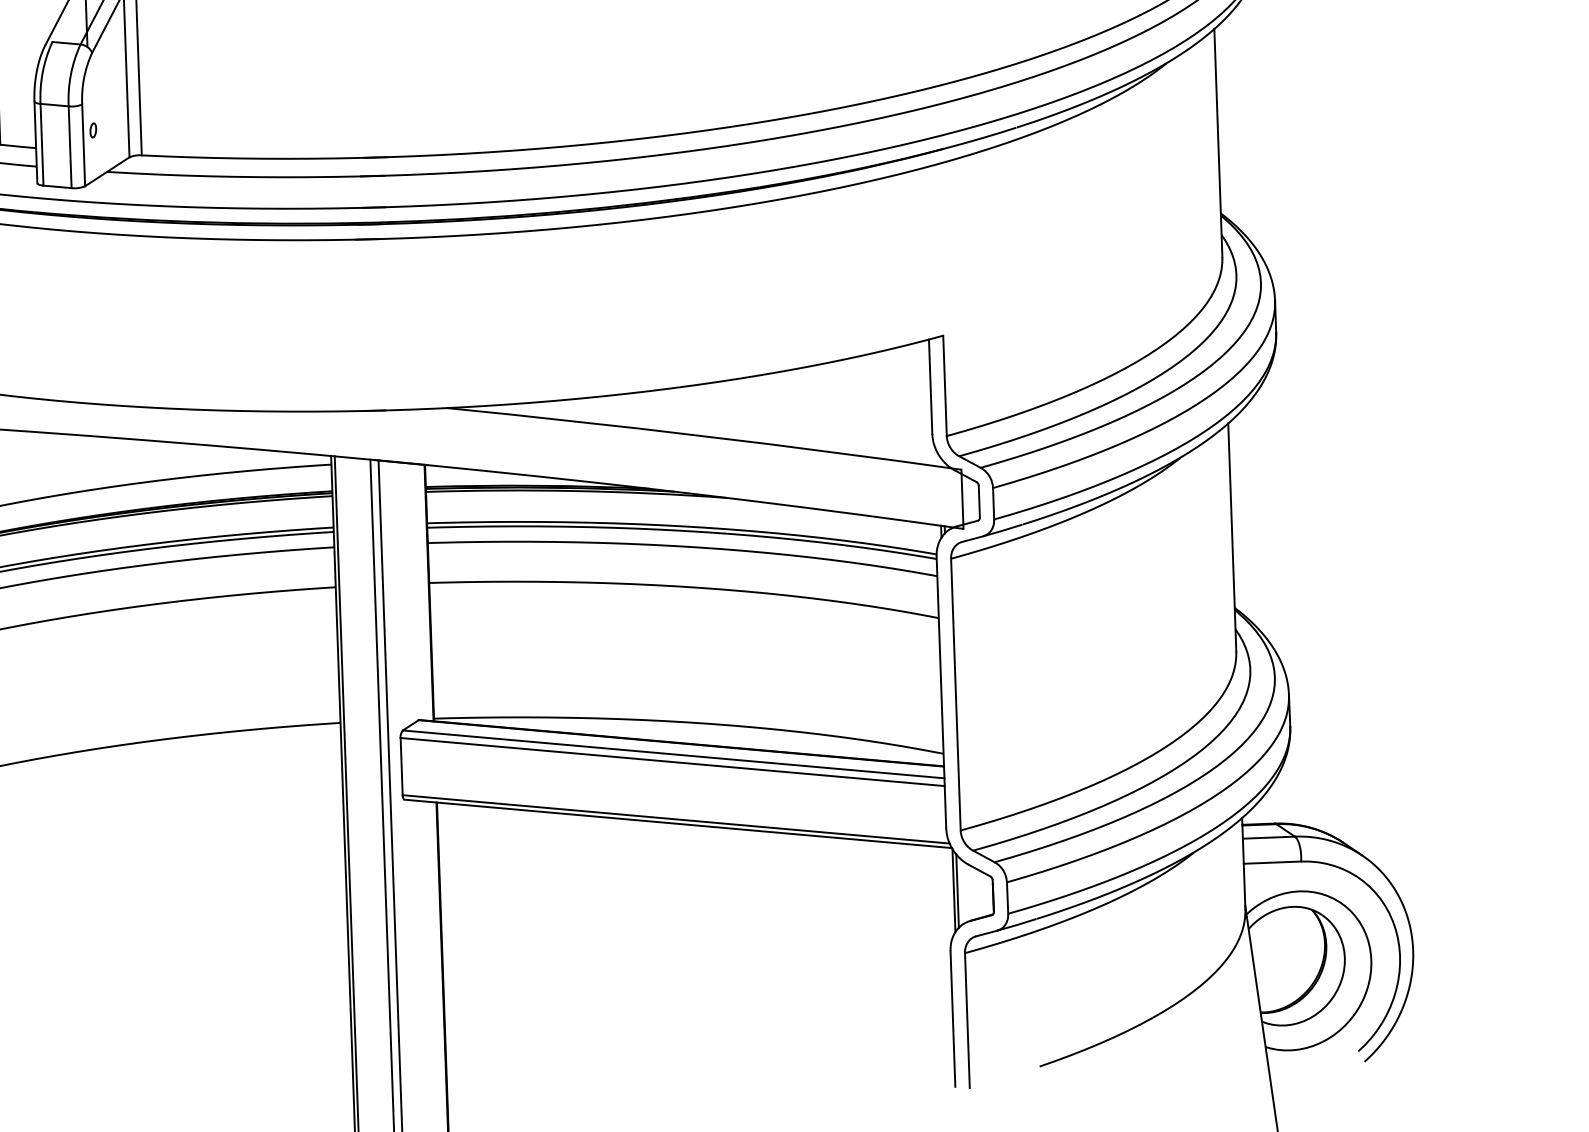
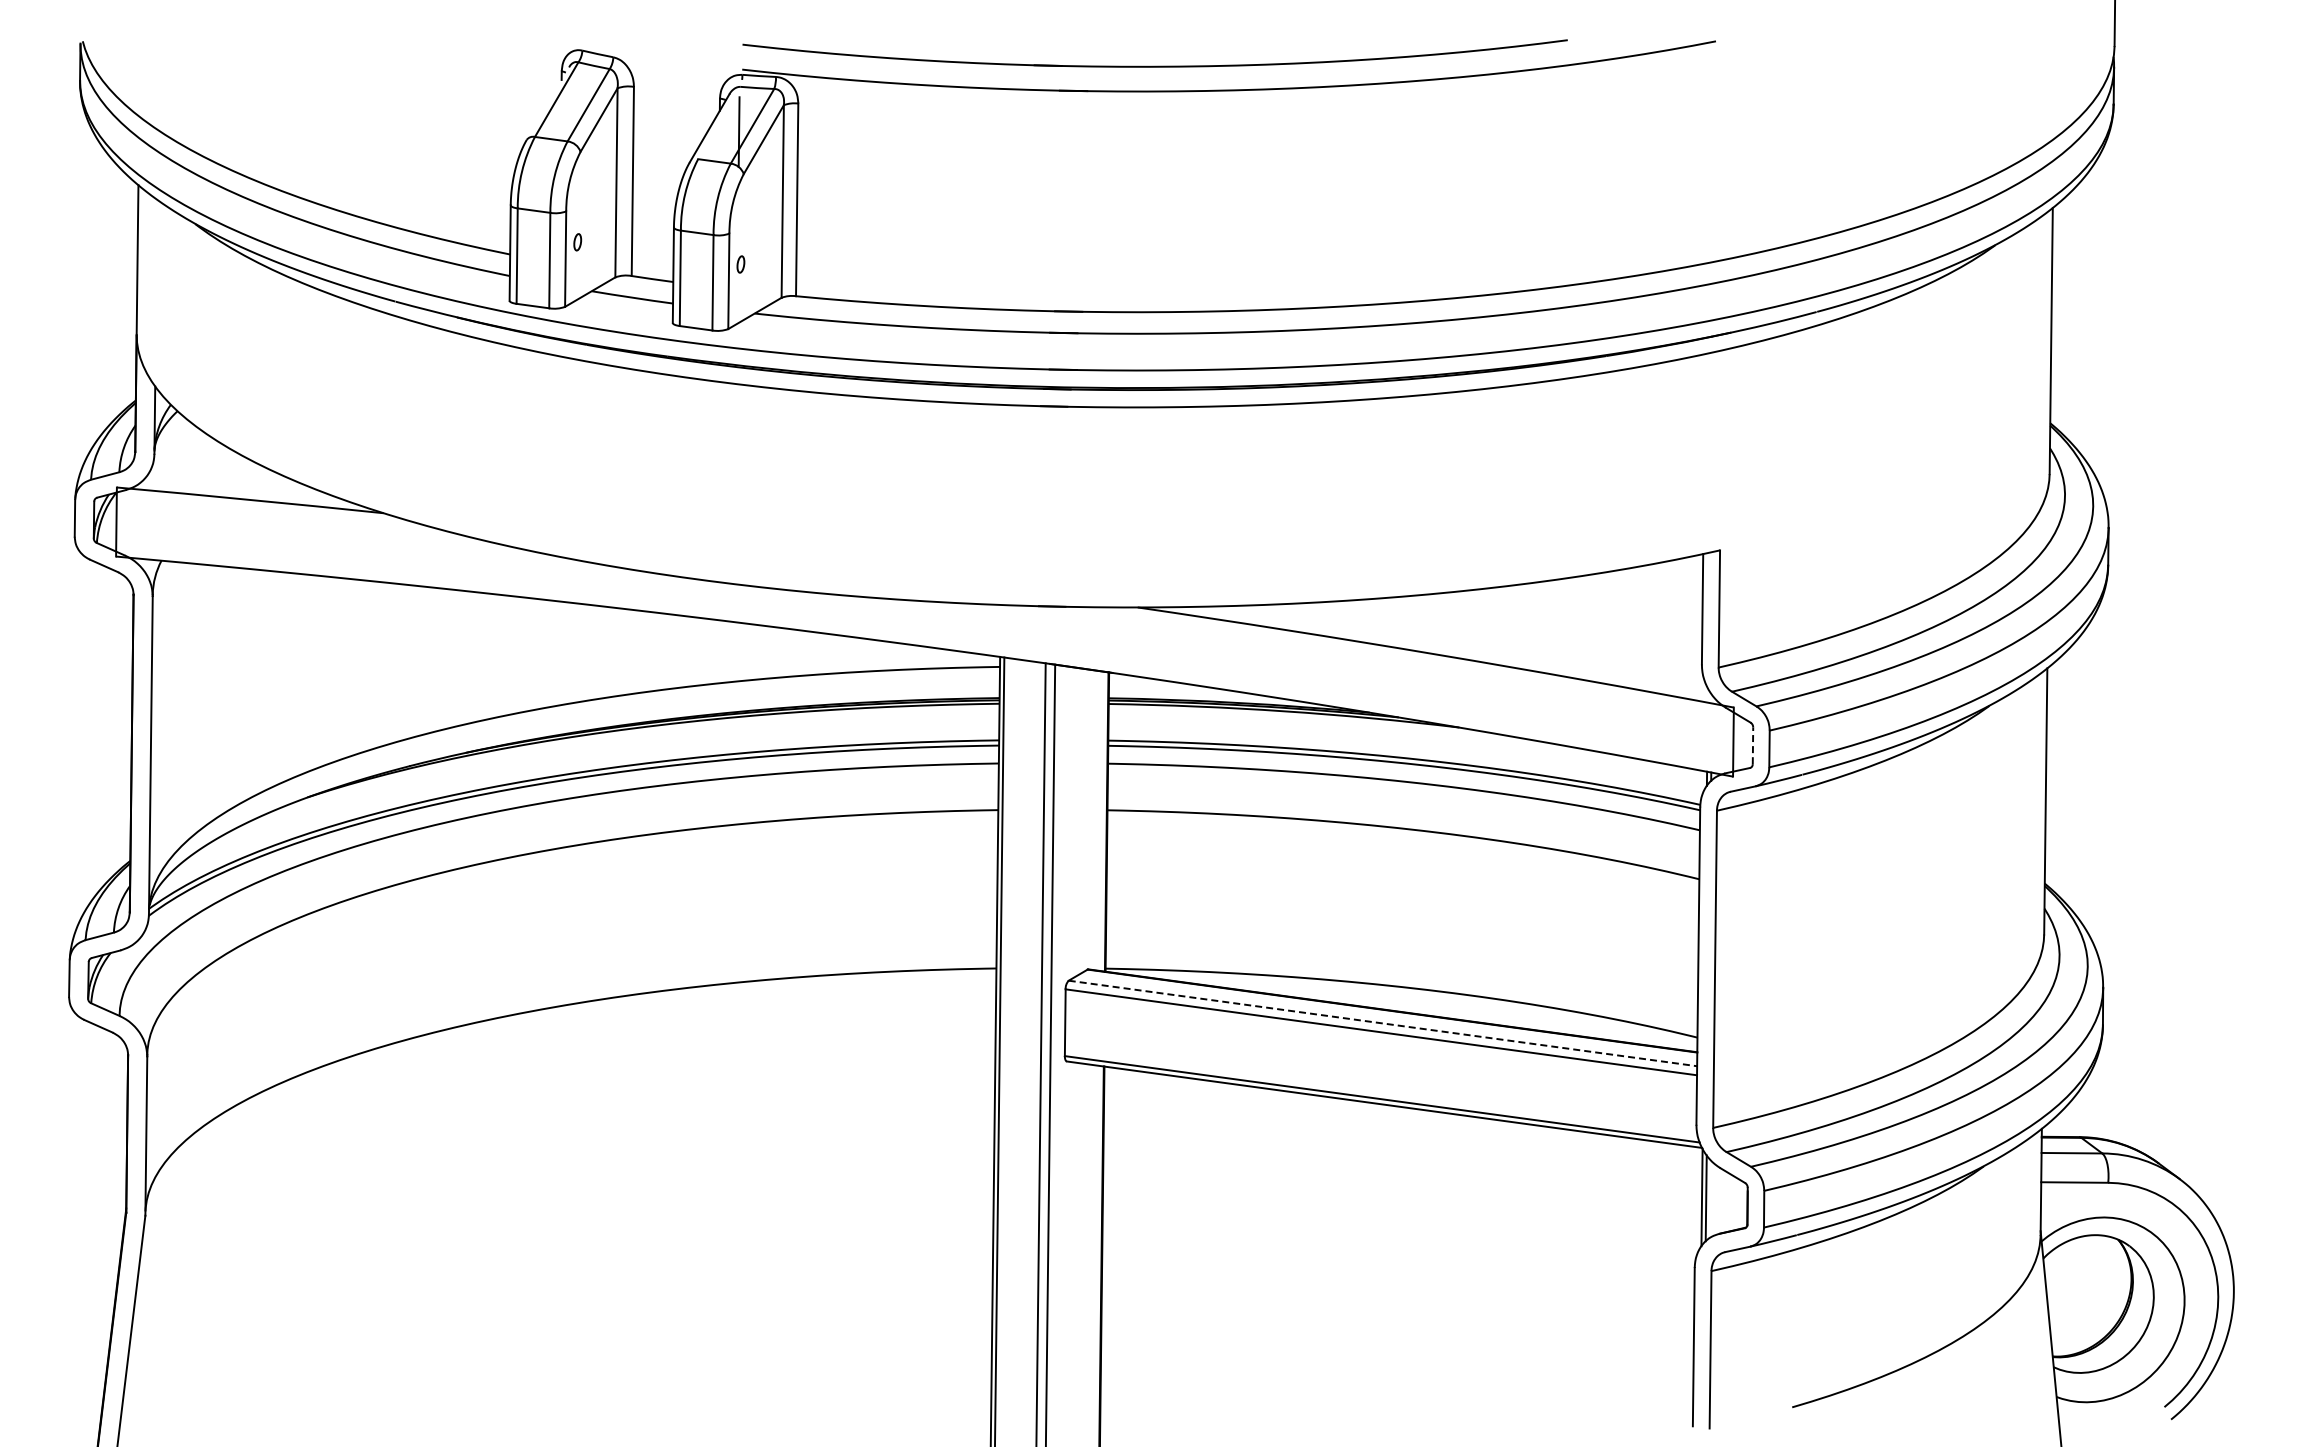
line: (979, 501) -> (1753, 745), solid -> dashed
line: (674, 754) -> (1383, 1023), solid -> dashed

